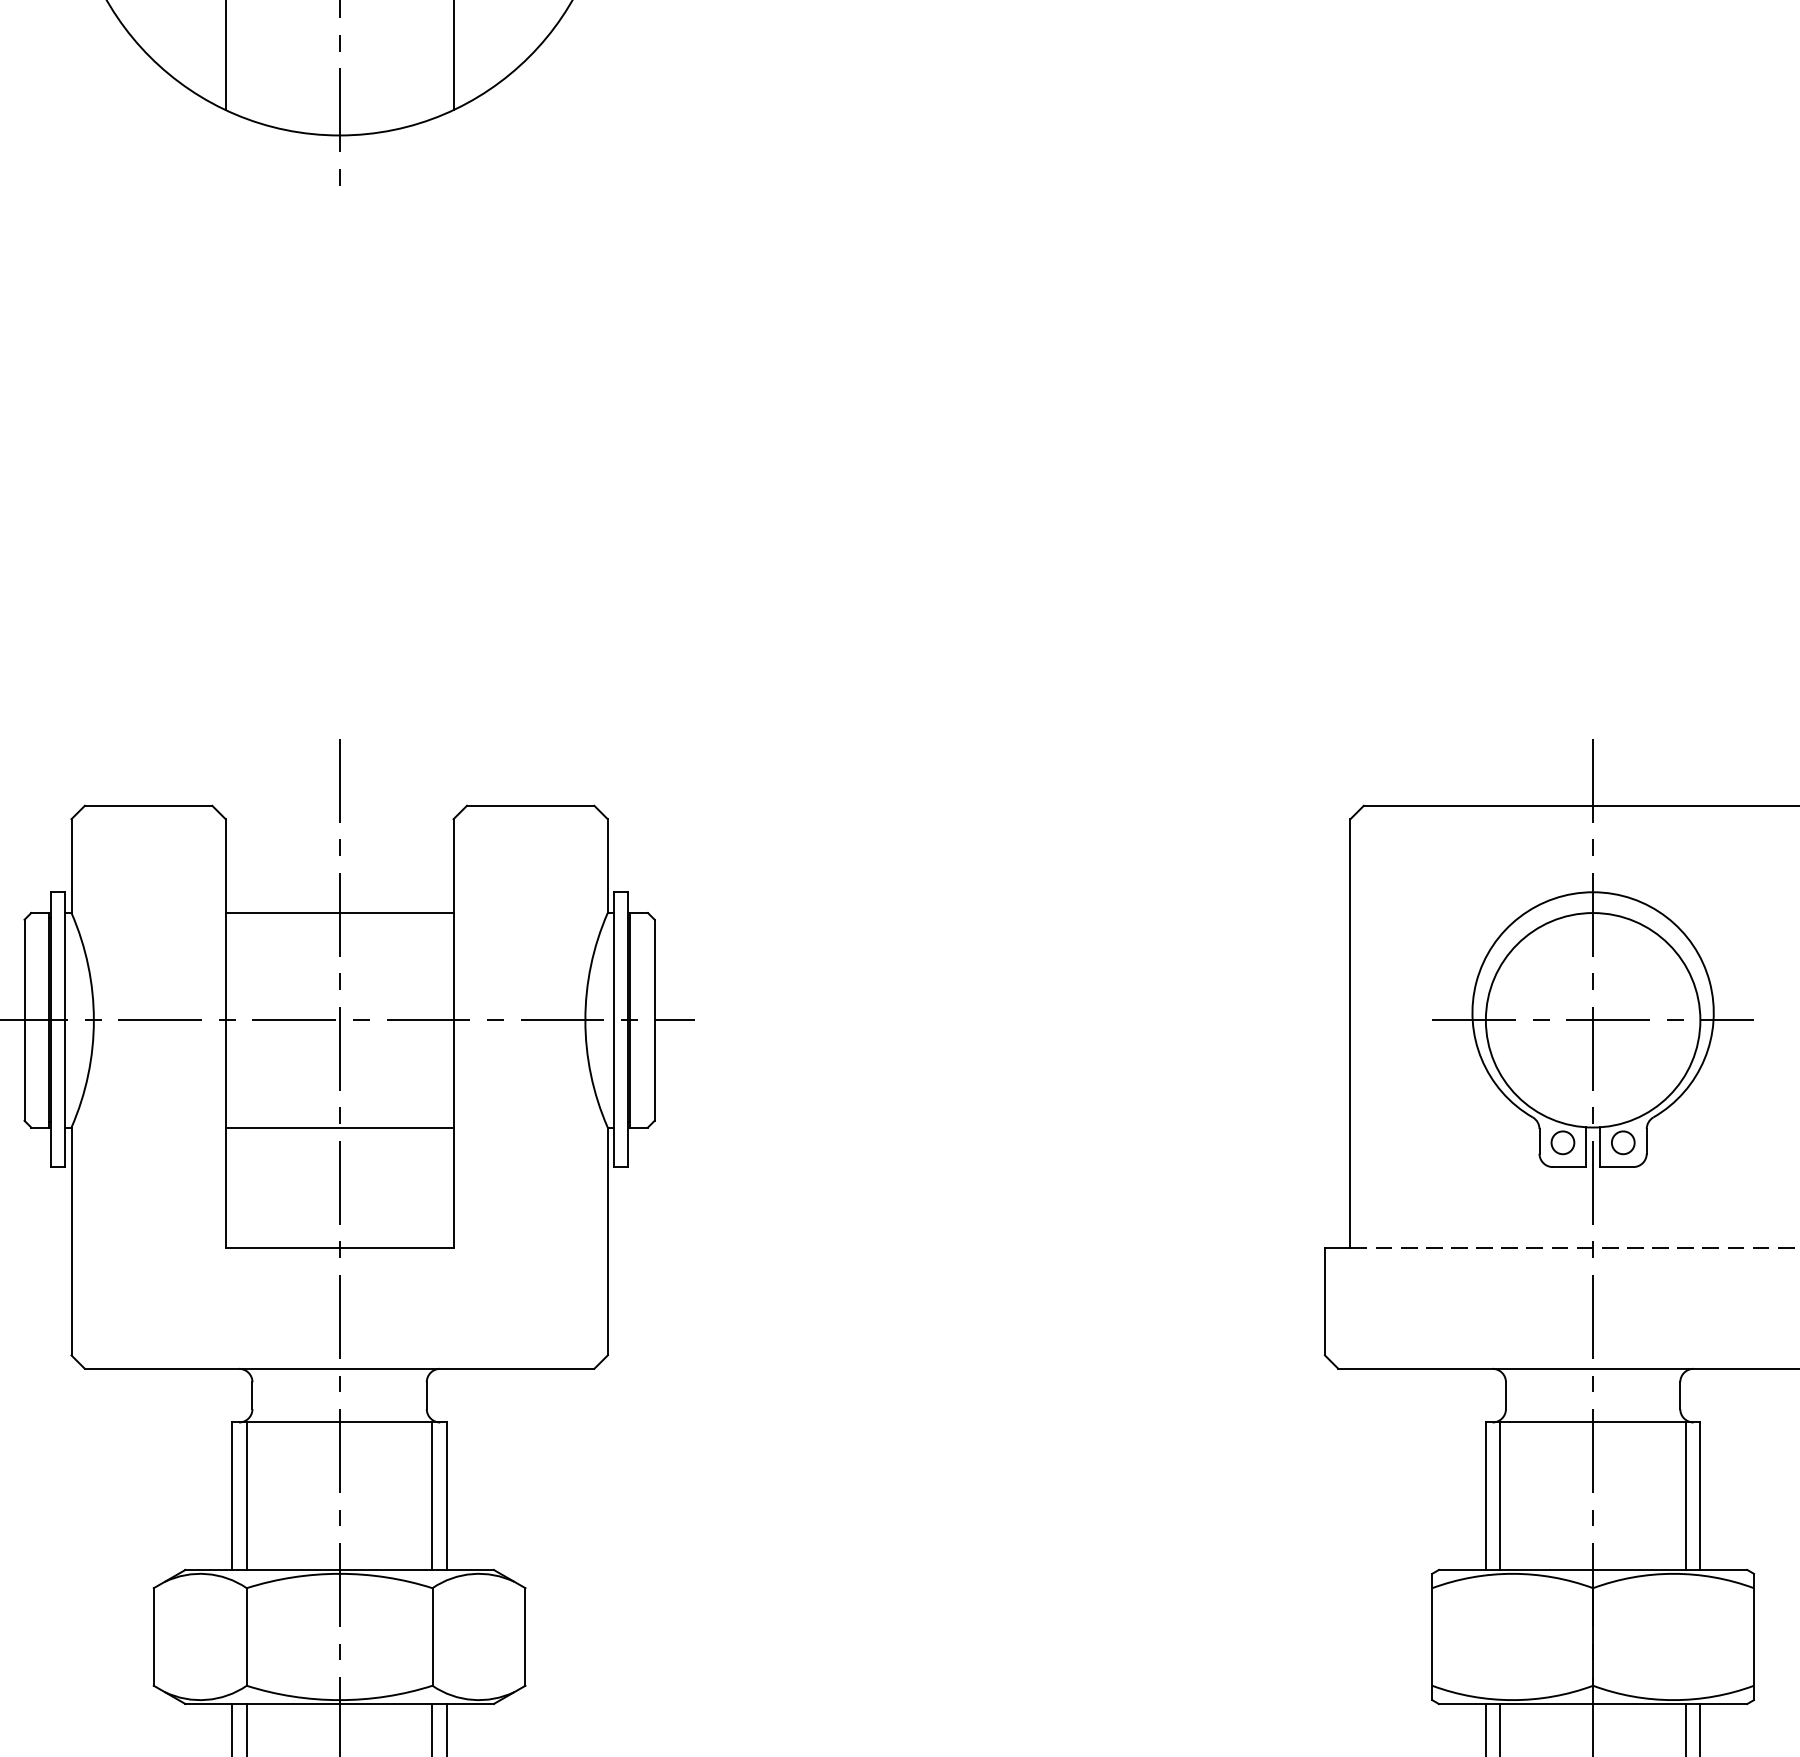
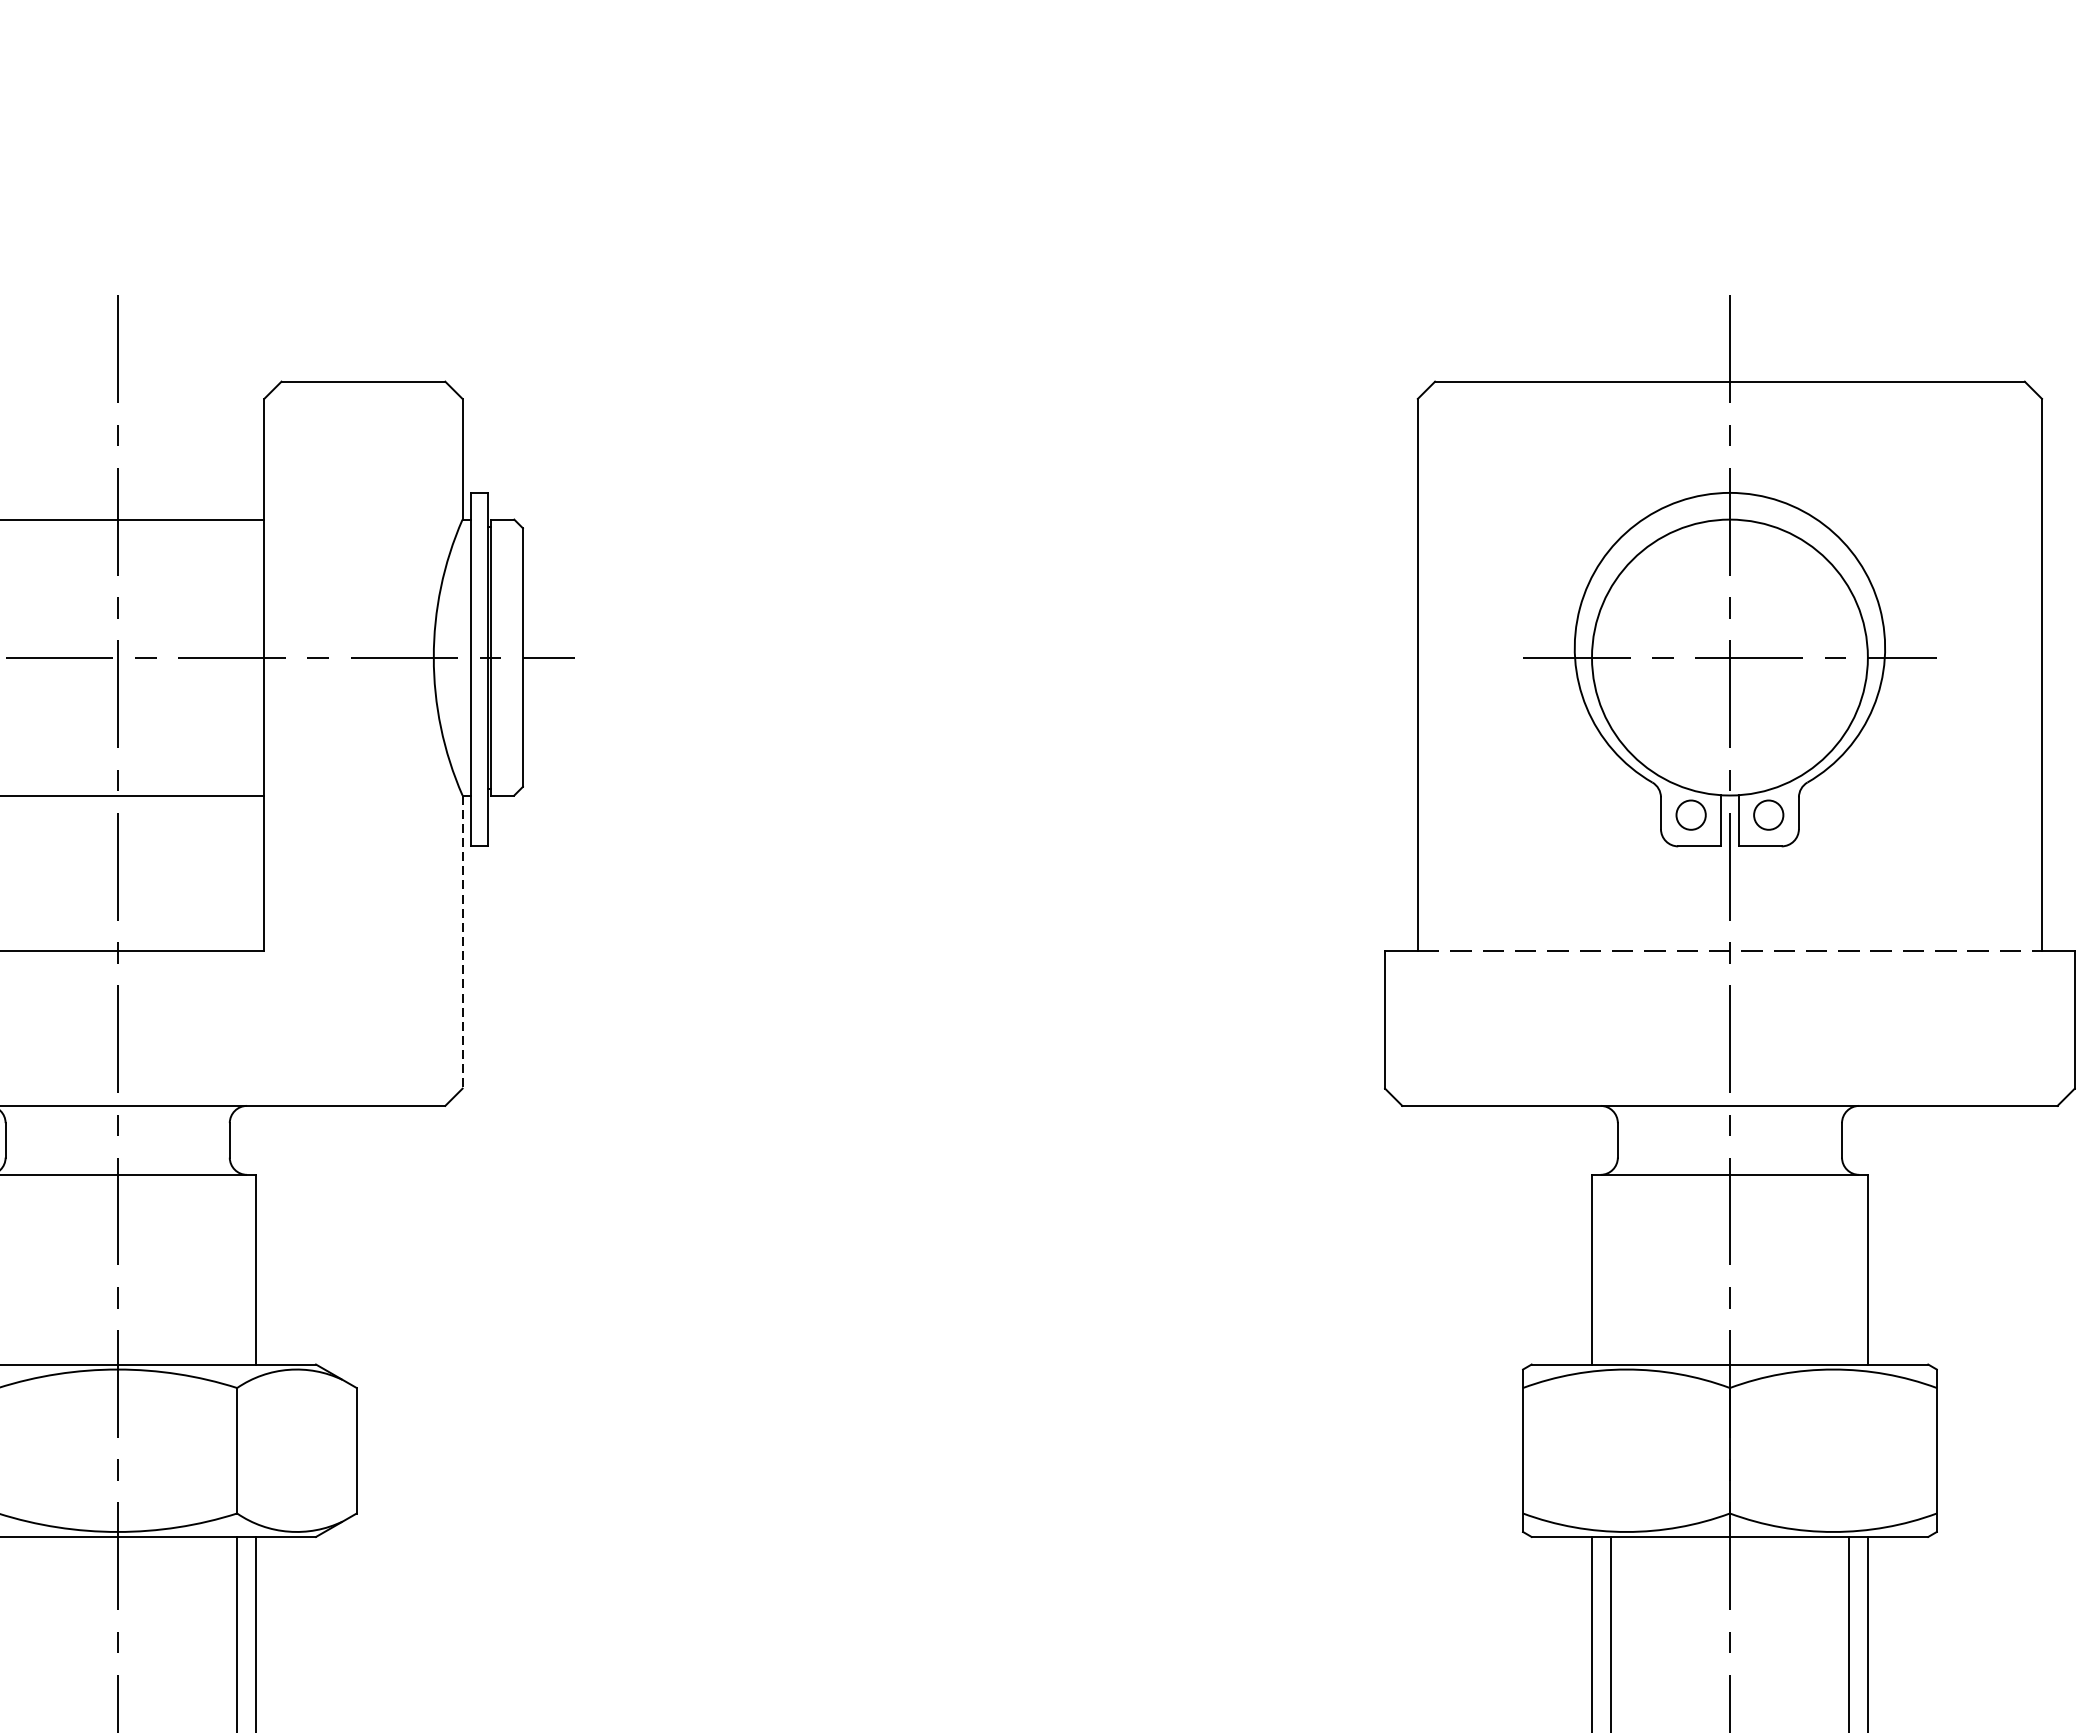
line: (607, 1241) -> (462, 942), solid -> dashed
line: (432, 1495) -> (237, 1268), removed
line: (1500, 1495) -> (1610, 1268), removed
line: (1685, 1495) -> (1848, 1268), removed

